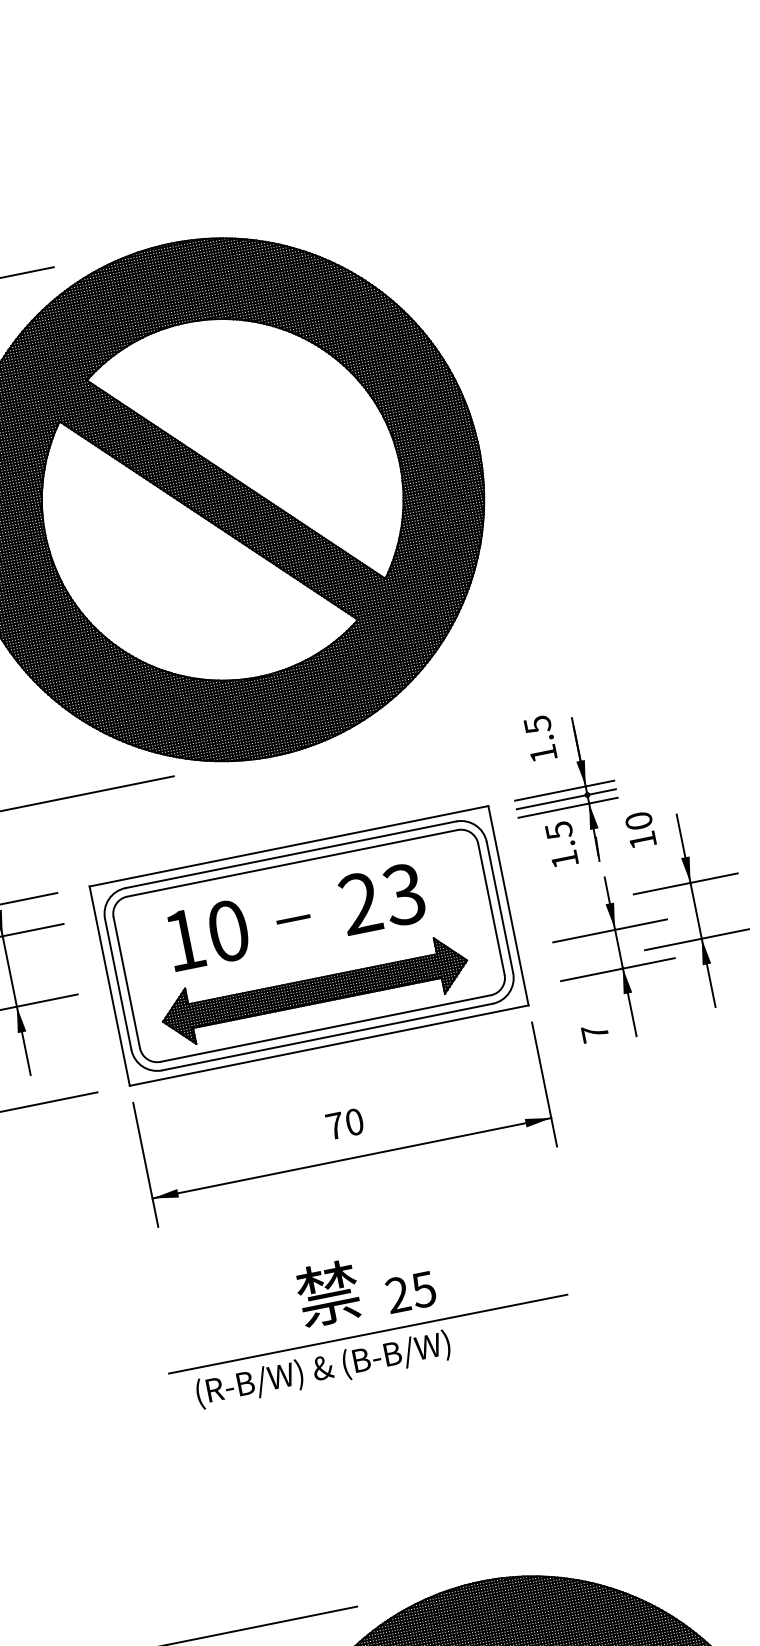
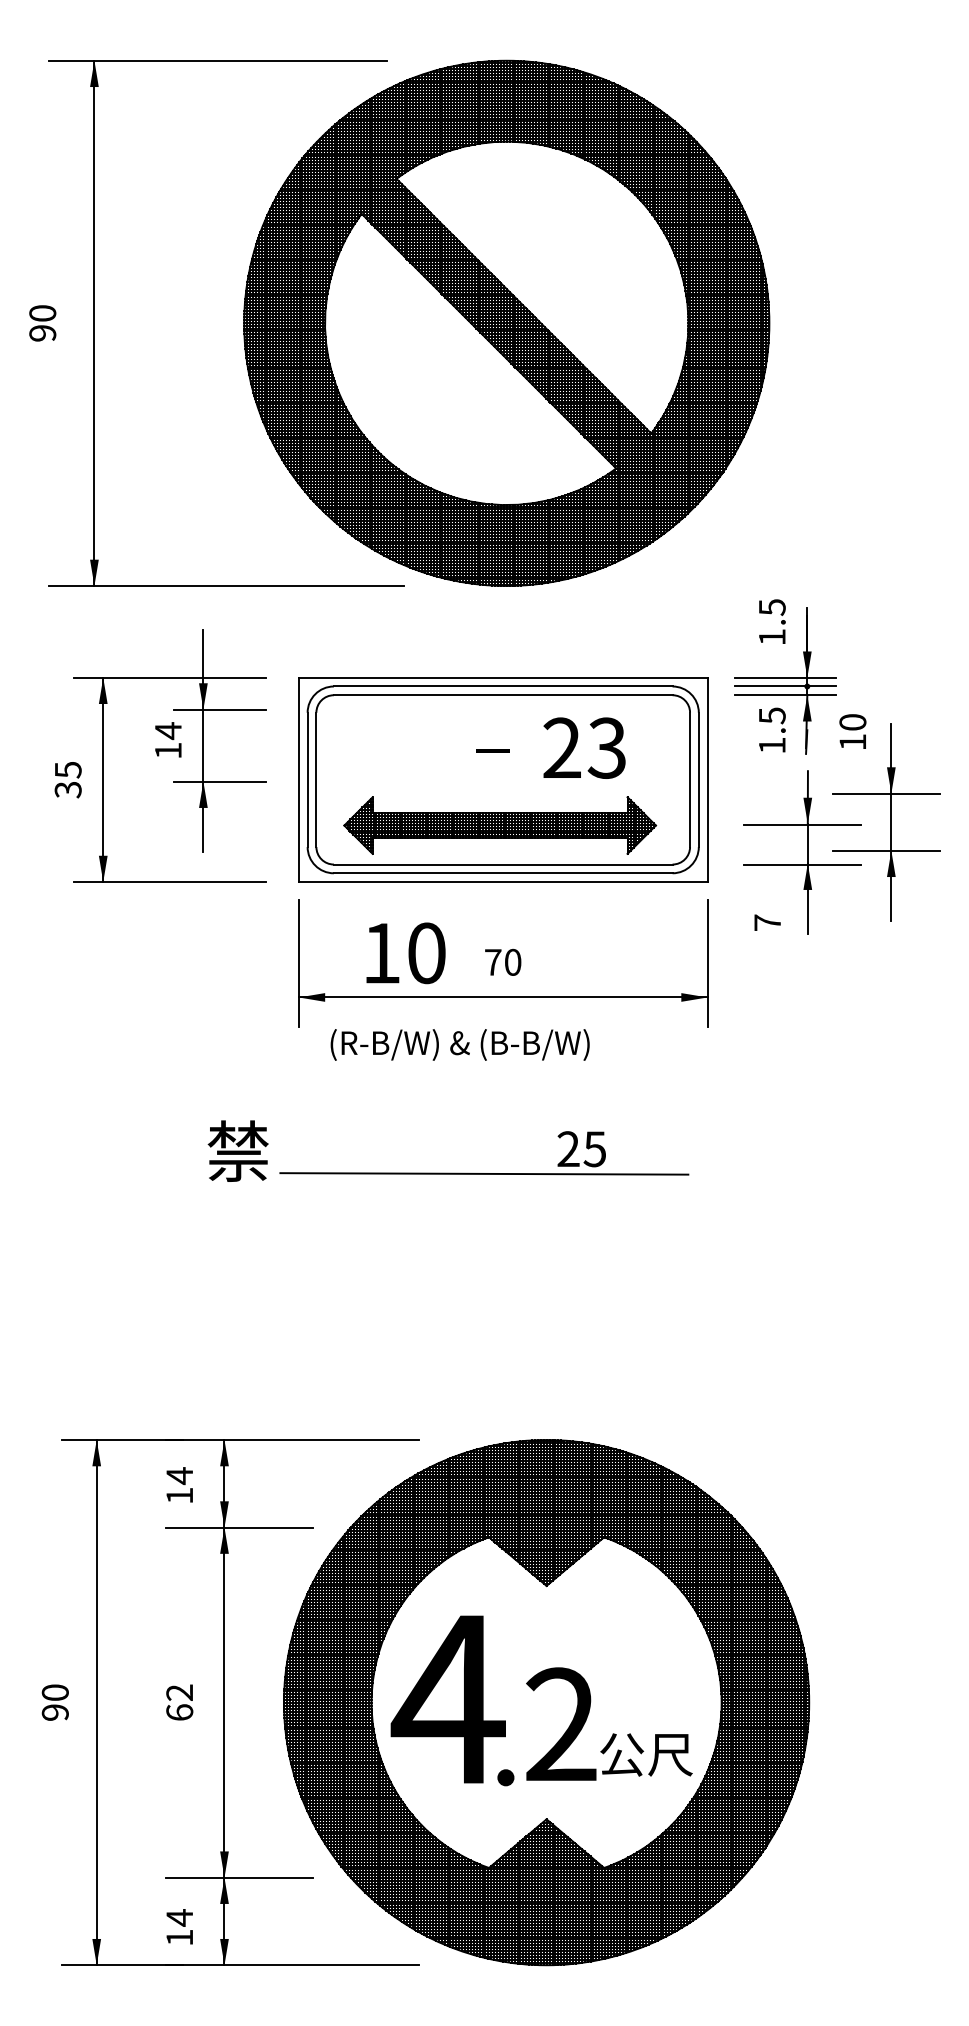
text: (207, 935) -> (405, 953), moved
text: (410, 1292) -> (581, 1149), moved
text: (327, 1293) -> (237, 1150), moved
text: (322, 1369) -> (459, 1044), moved

